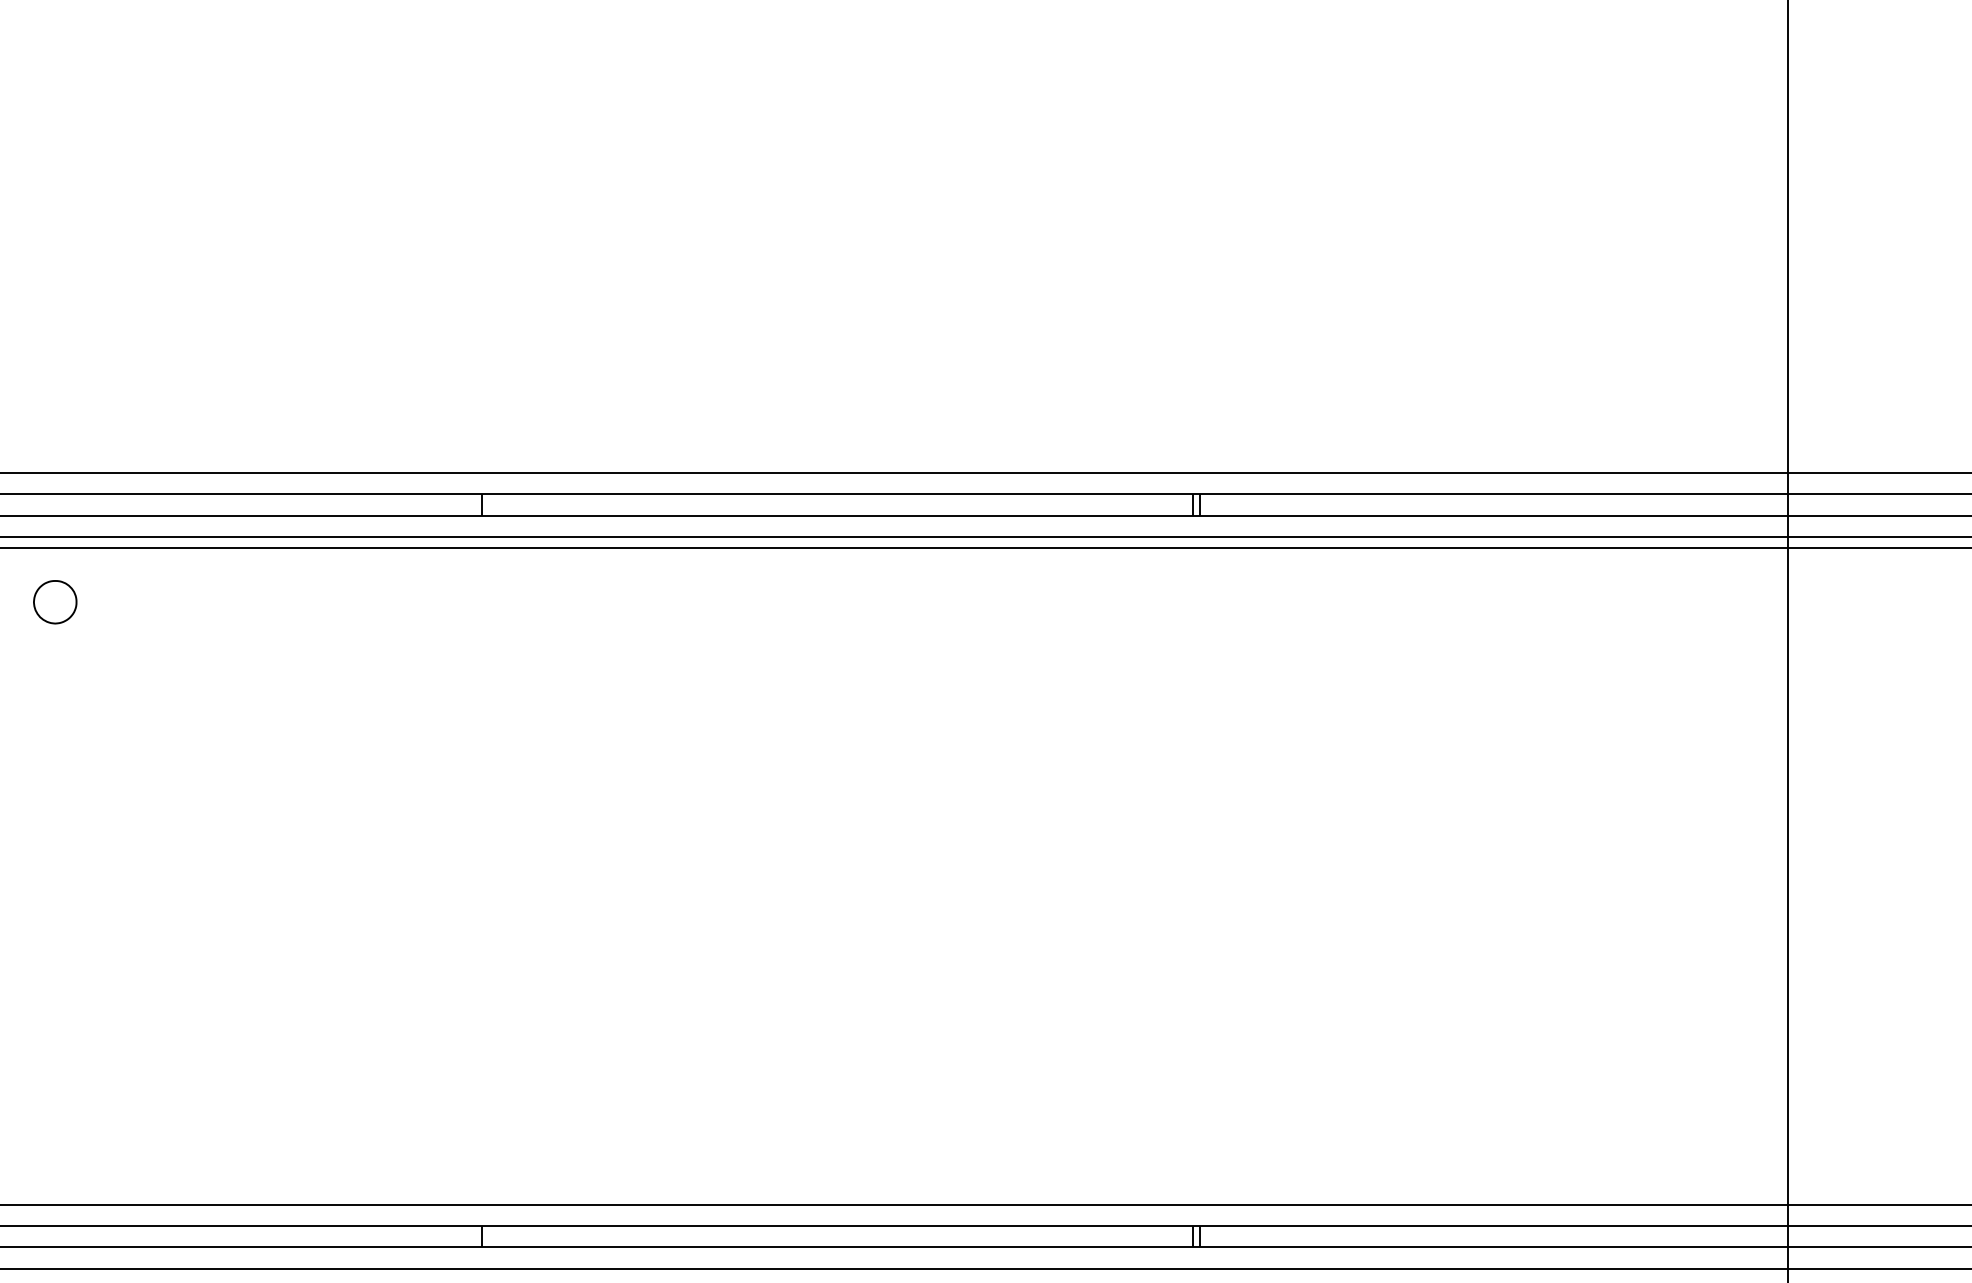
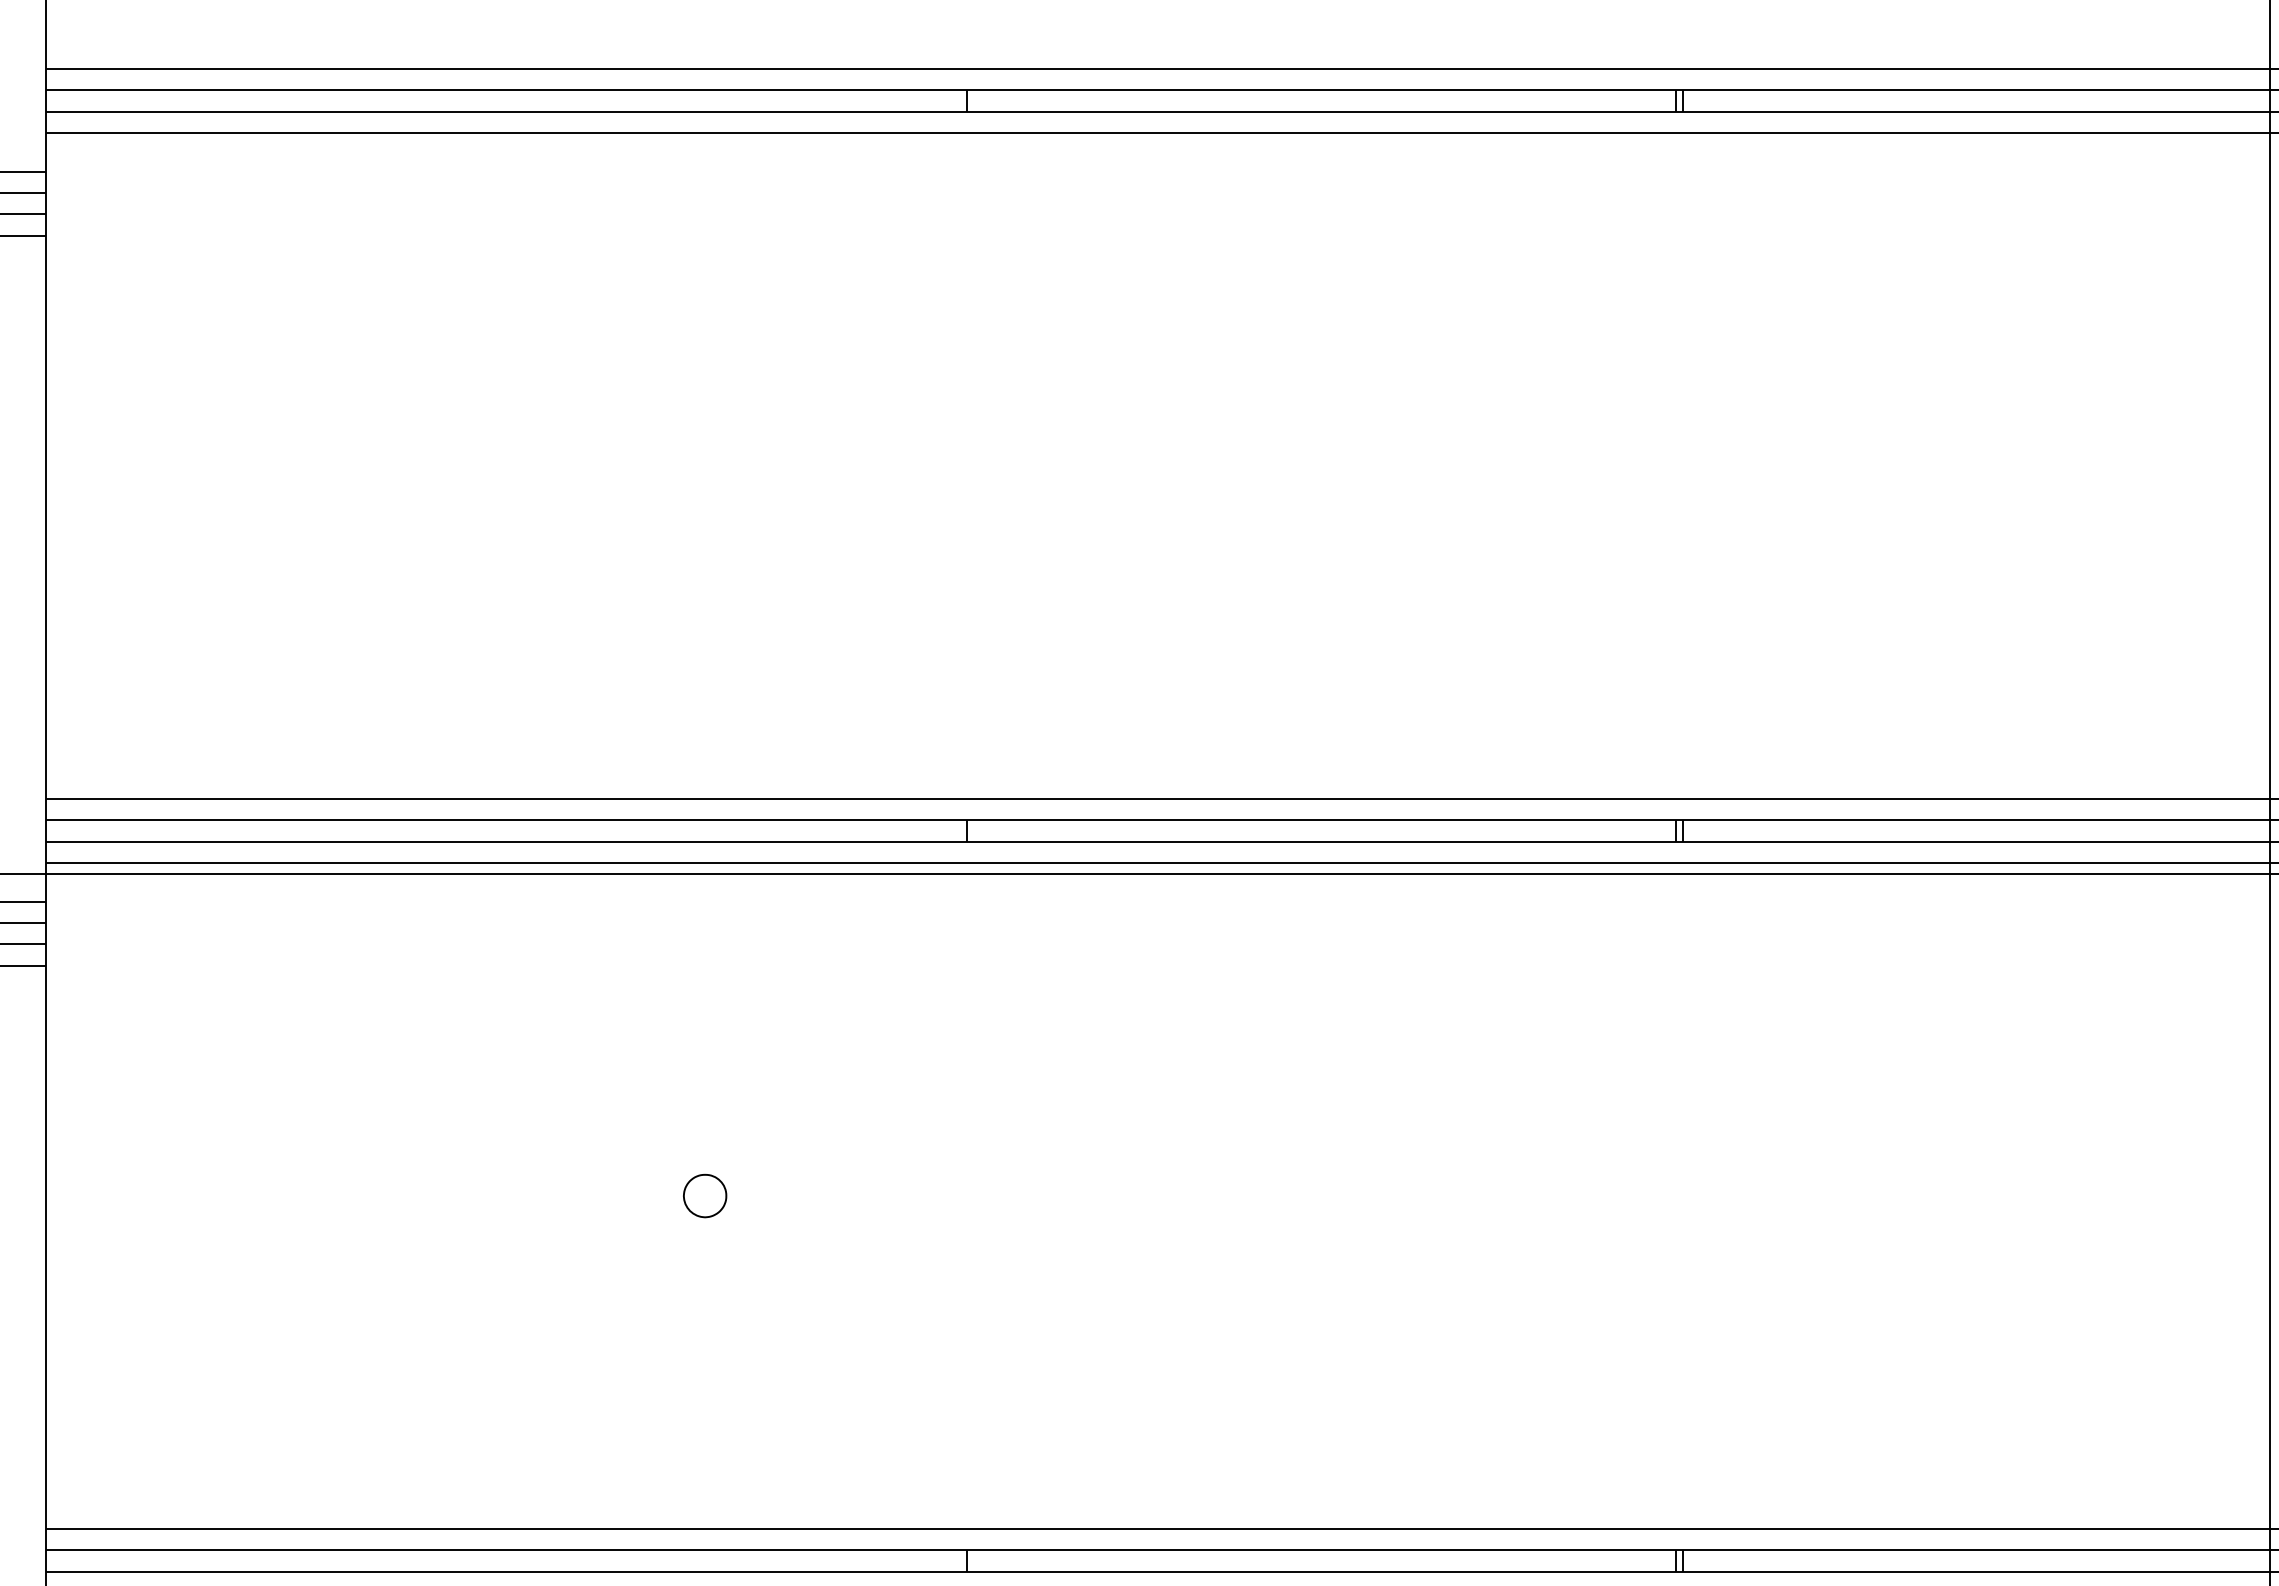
part: (55, 601) -> (705, 1195), moved

